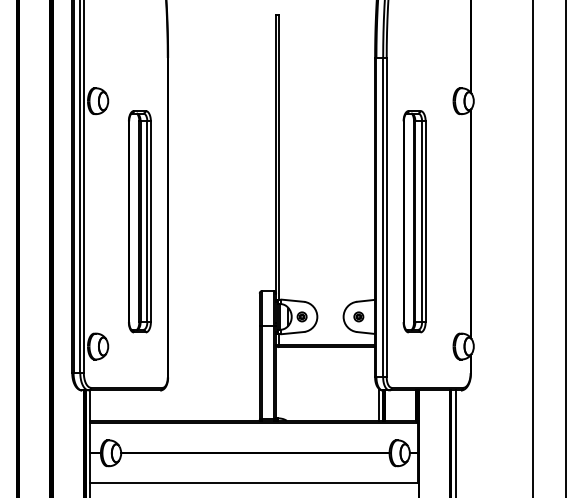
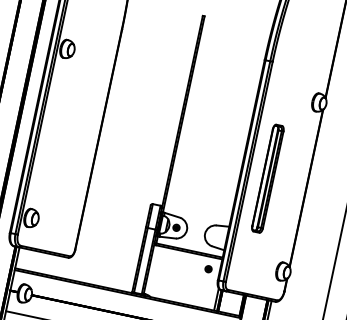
part: (139, 221) -> (78, 138), removed
part: (414, 221) -> (267, 178), size x0.7
part: (358, 316) -> (208, 268), moved

